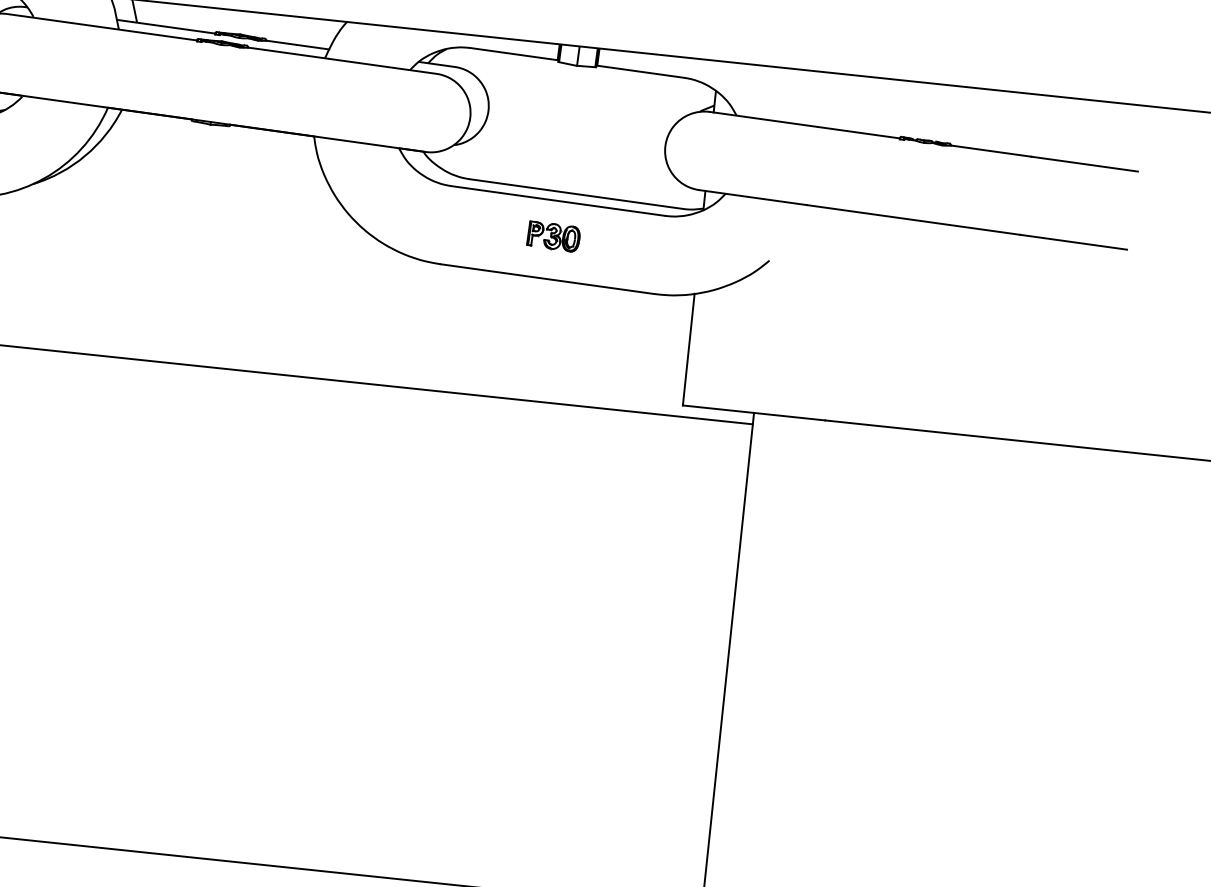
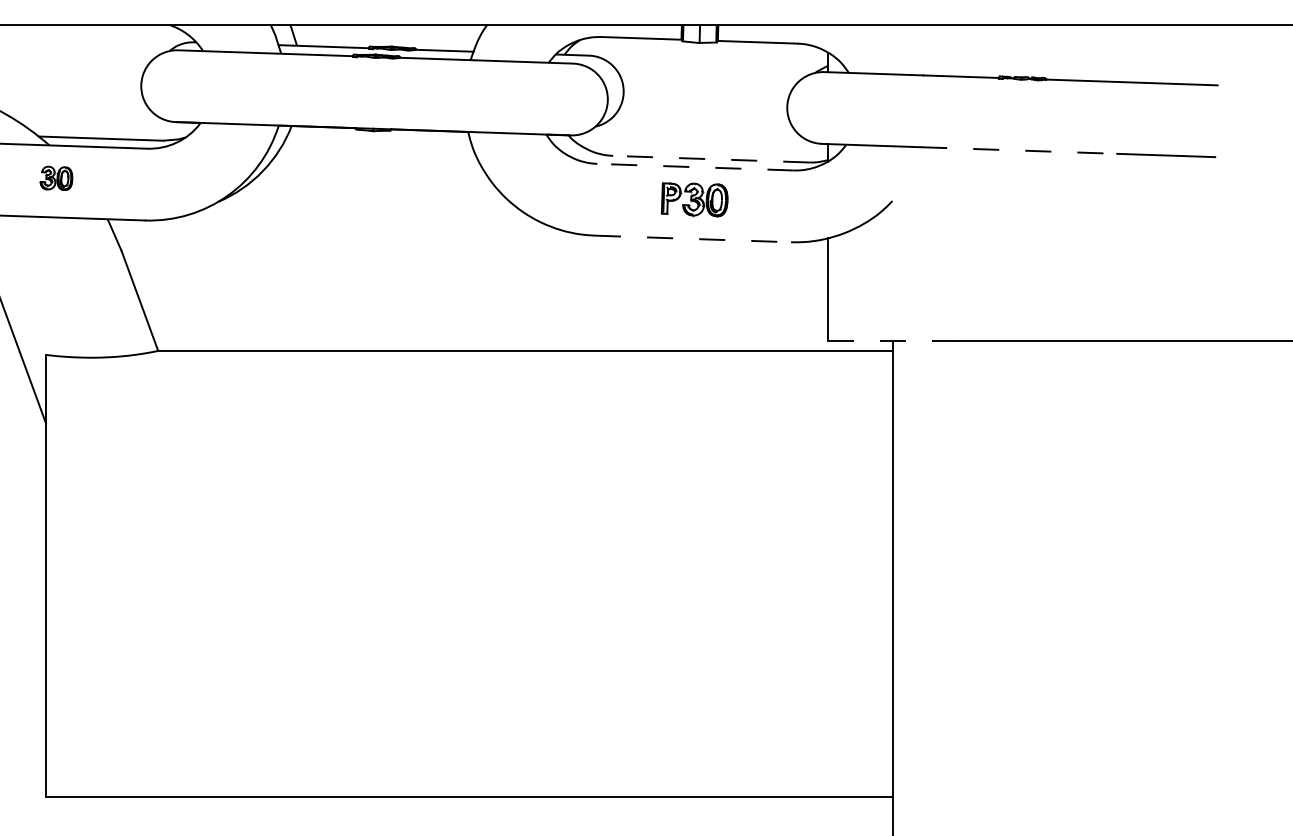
line: (575, 194) -> (710, 159), solid -> dashed
line: (557, 201) -> (694, 167), solid -> dashed
line: (914, 219) -> (1019, 150), solid -> dashed
part: (553, 237) -> (694, 200), size x1.4
line: (547, 278) -> (693, 238), solid -> dashed
line: (754, 413) -> (893, 340), solid -> dashed

